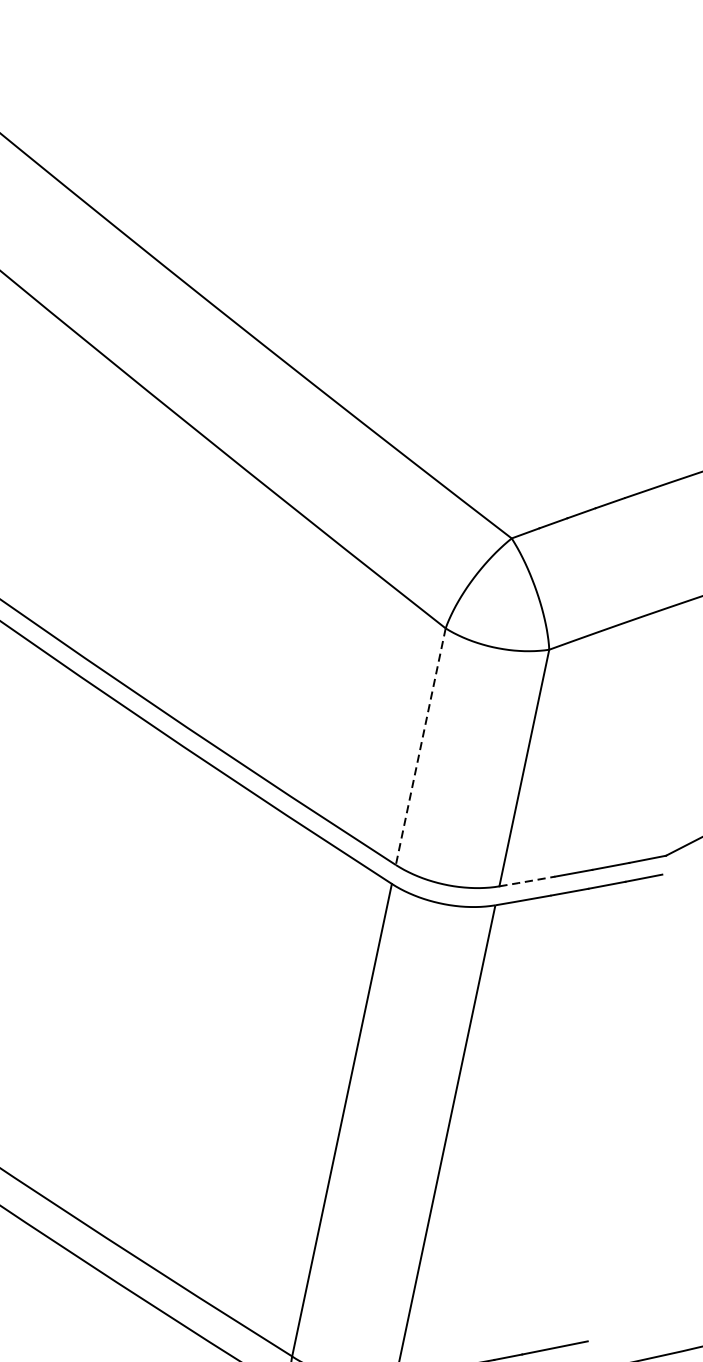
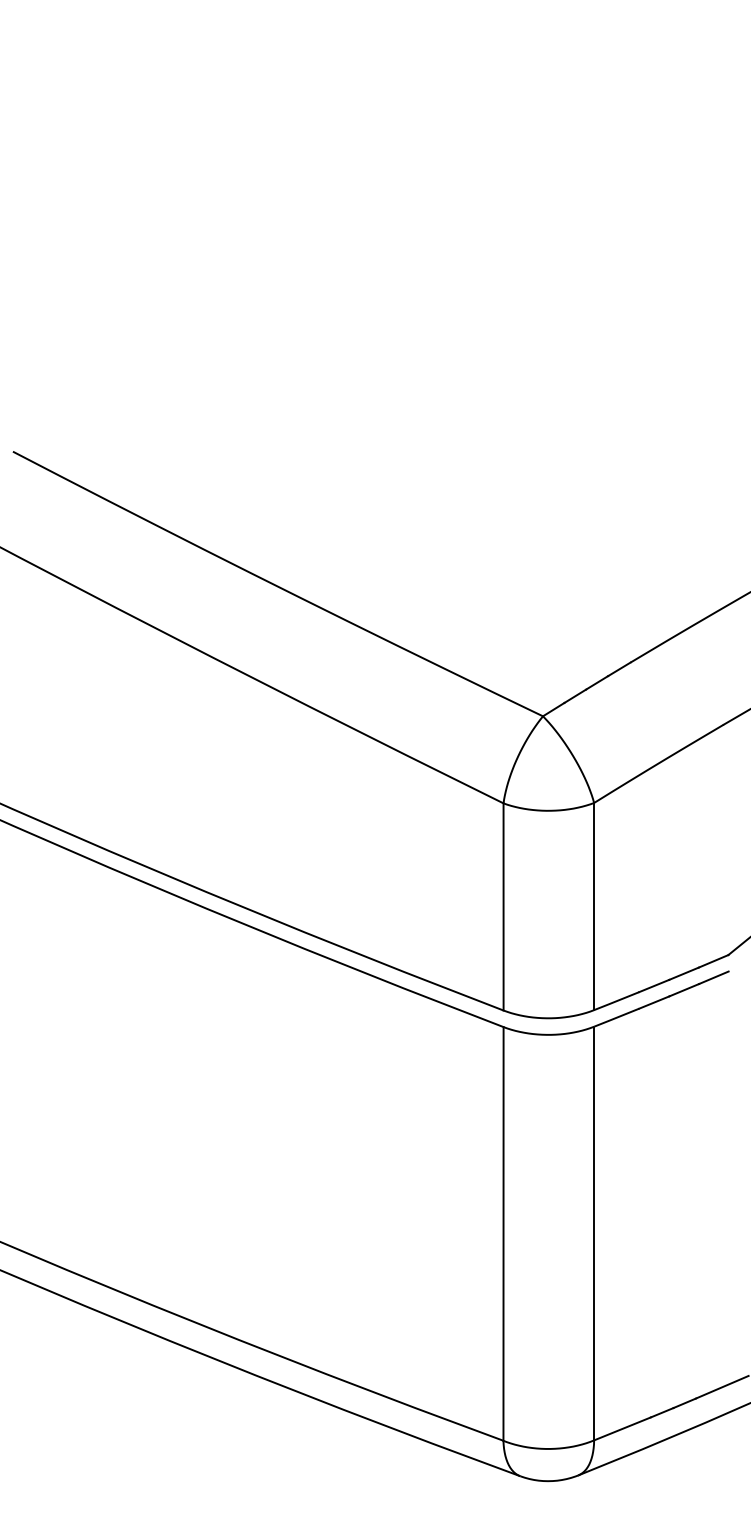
line: (420, 746) -> (503, 906), dashed -> solid
line: (527, 881) -> (616, 1001), dashed -> solid

